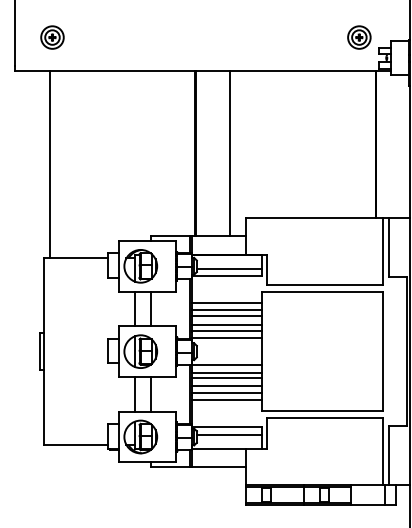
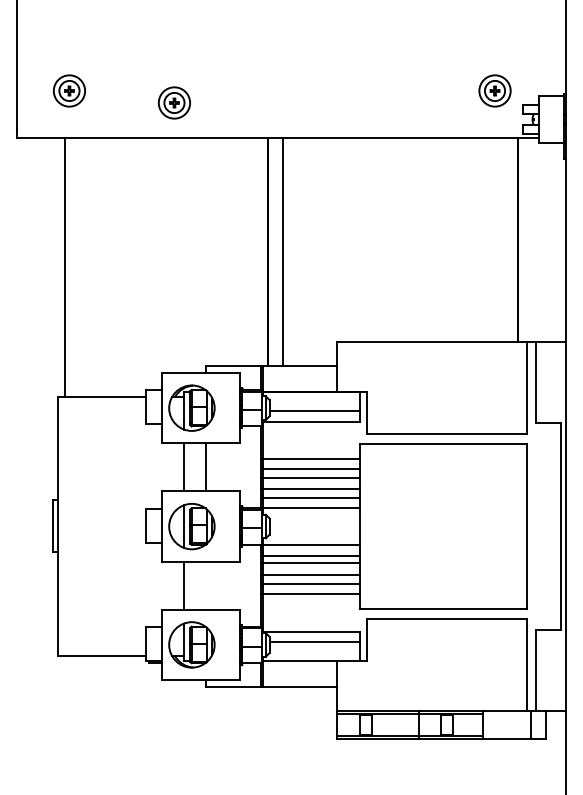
part: (127, 45) -> (173, 102), added
line: (229, 153) -> (282, 251), moved
line: (151, 394) -> (206, 585), removed

